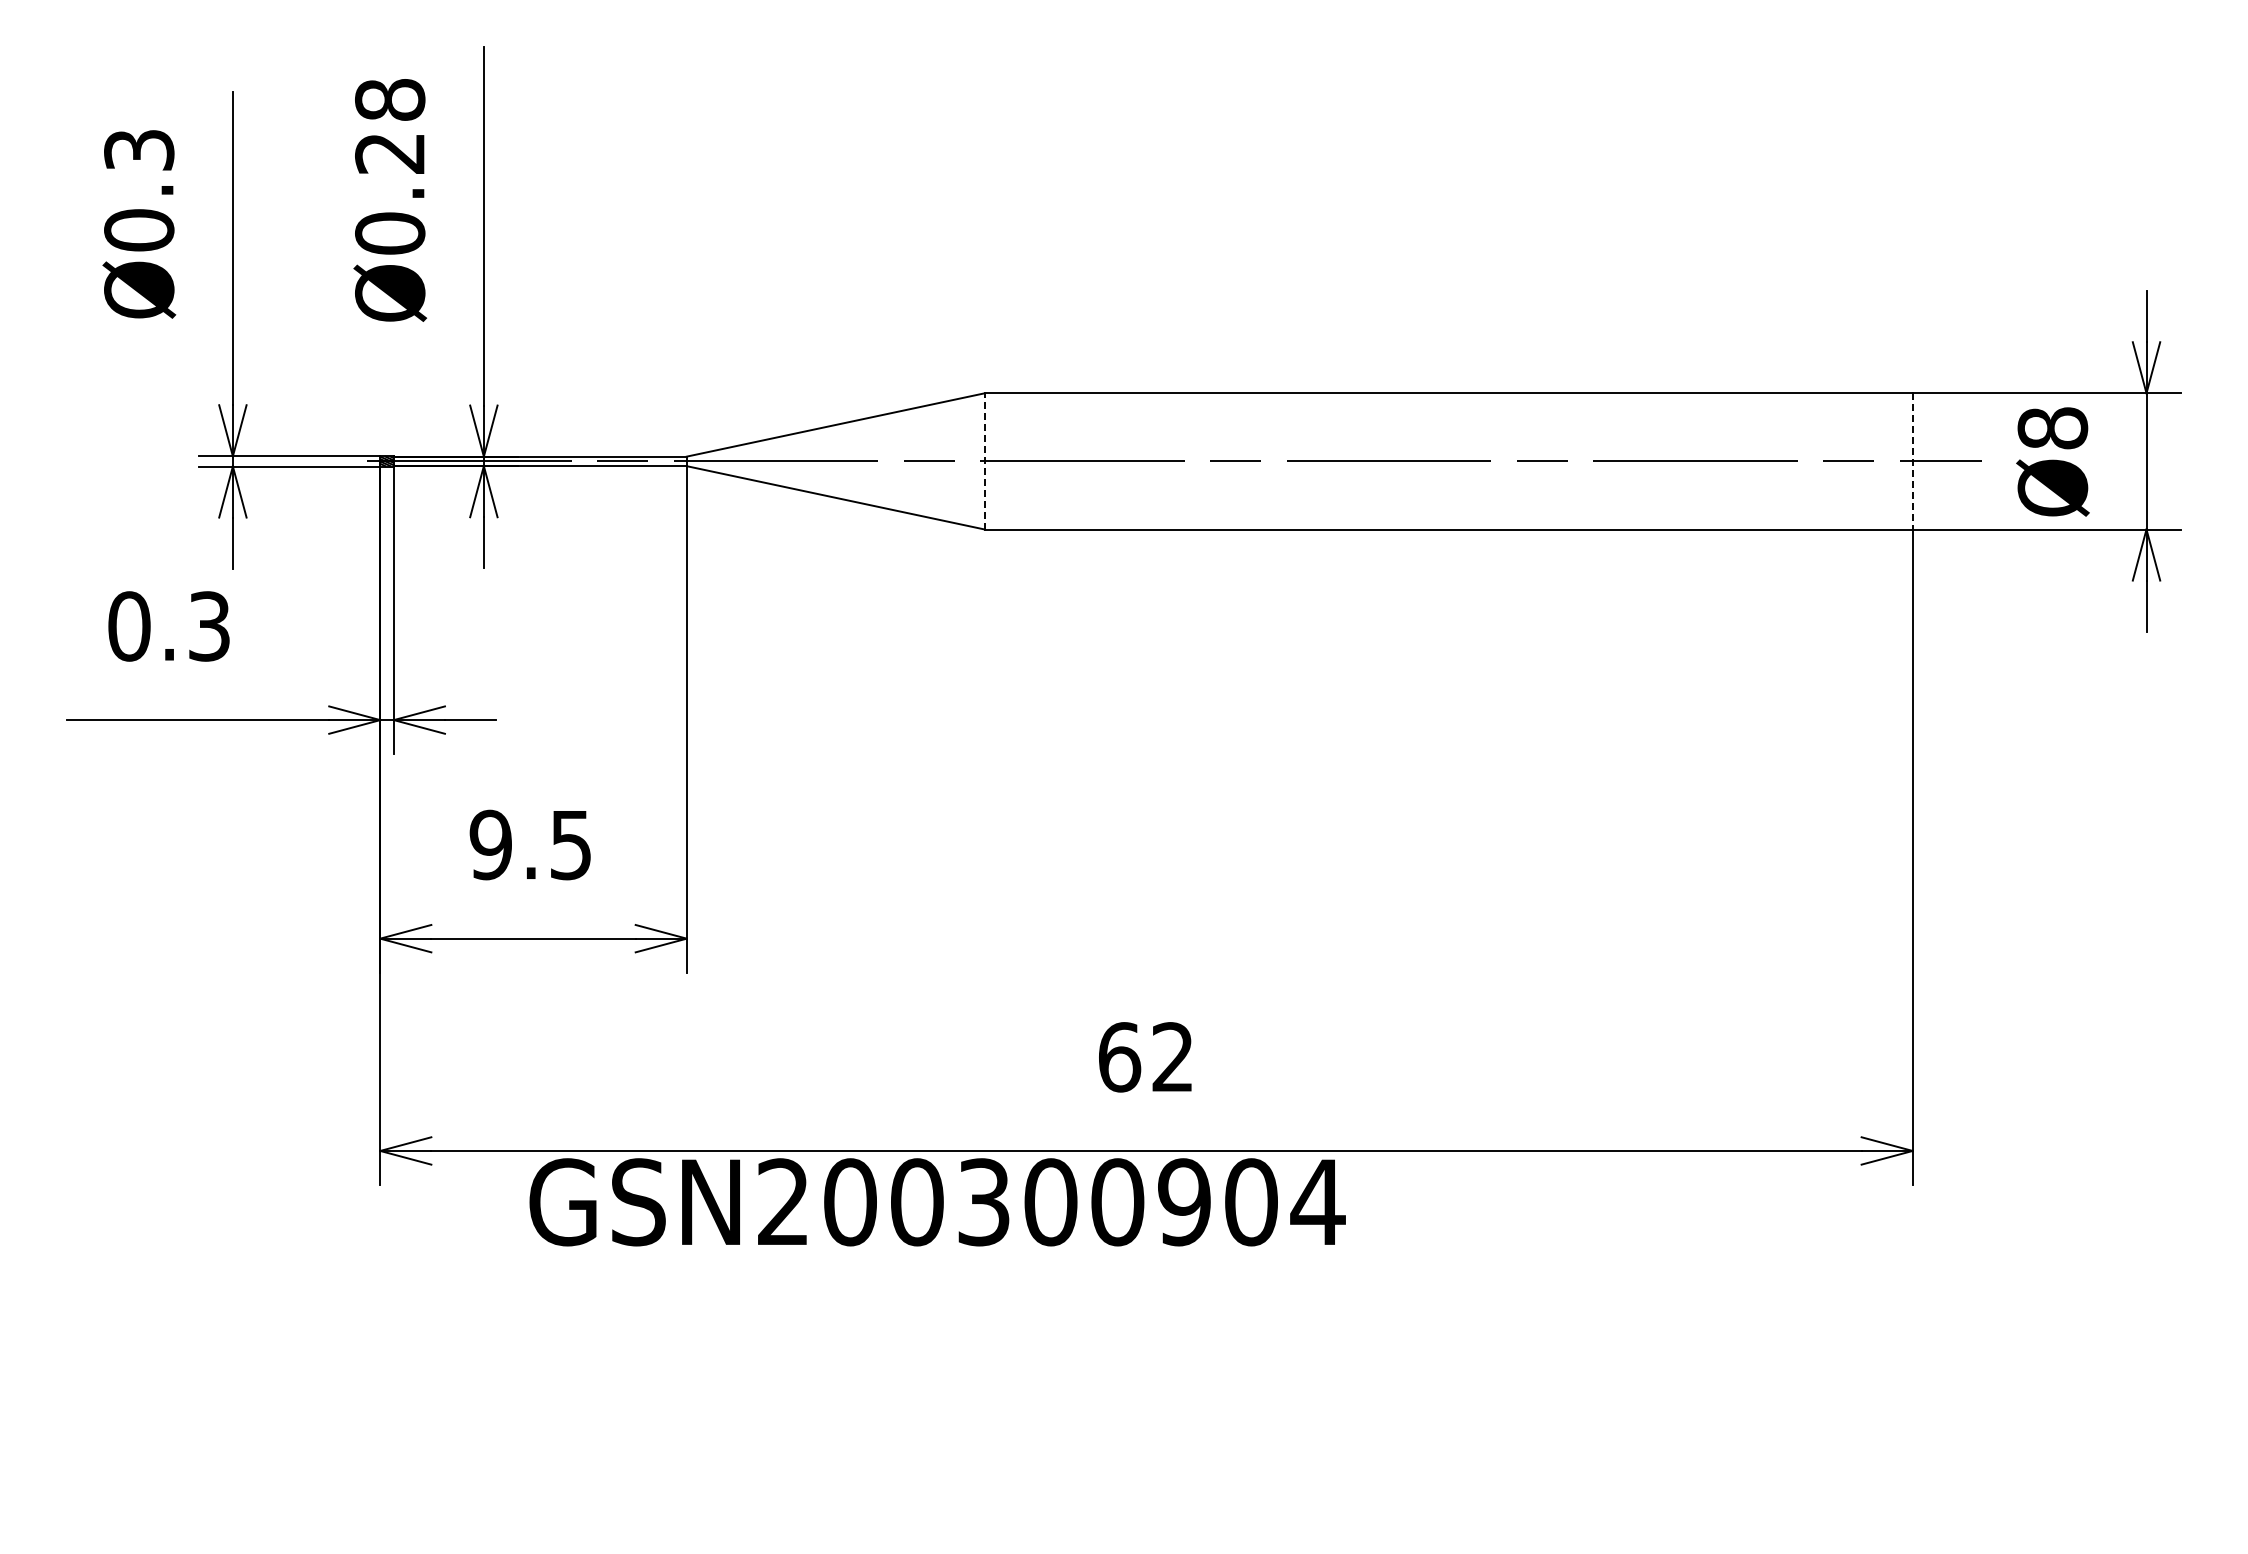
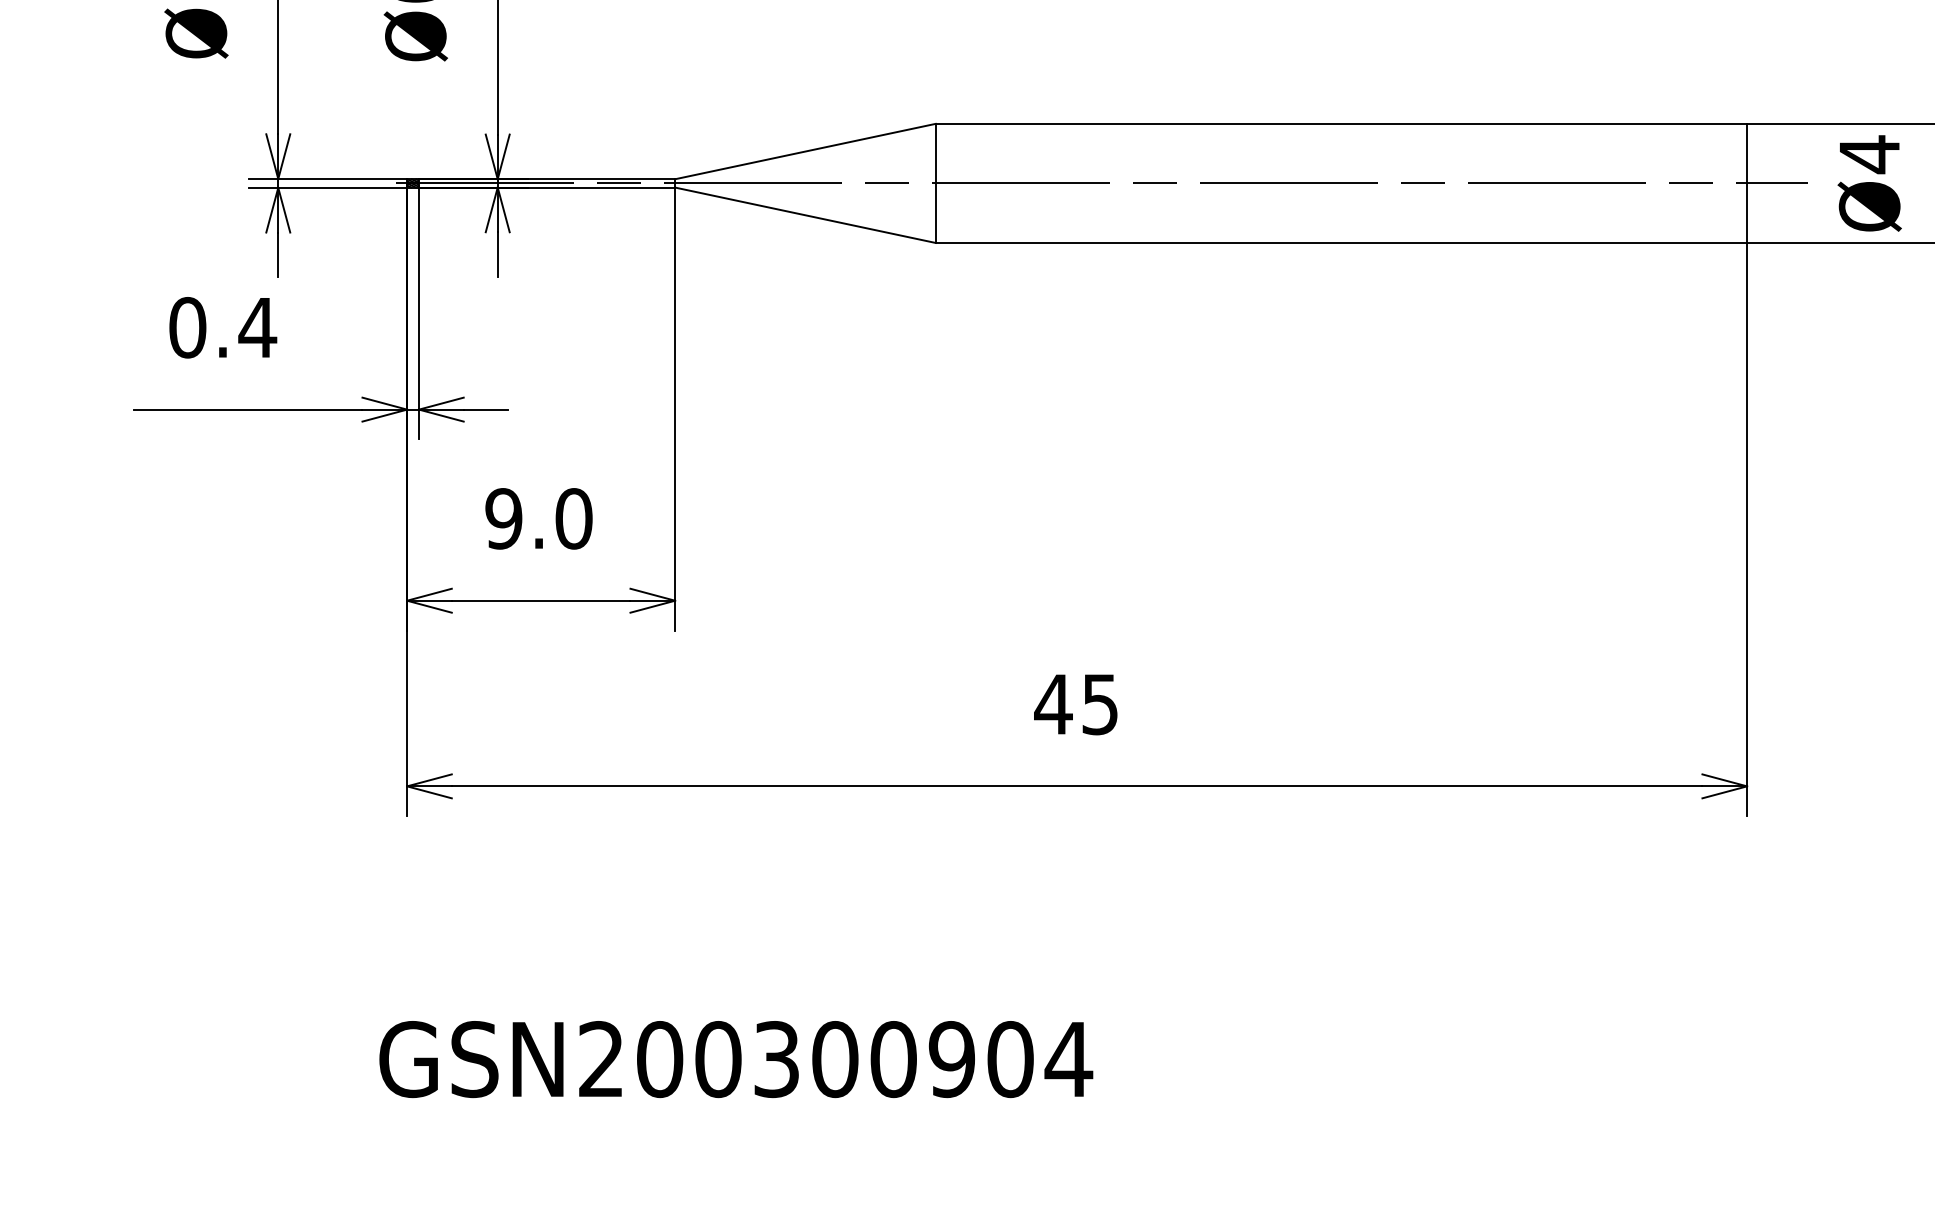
text: (2052, 428) -> (1869, 154), Ø8 -> Ø4
line: (984, 460) -> (935, 182), dashed -> solid
line: (1912, 461) -> (1746, 183), dashed -> solid
text: (209, 626) -> (257, 327), 0.3 -> 0.4
text: (571, 844) -> (574, 518), 9.5 -> 9.0
text: (1144, 1057) -> (1075, 704), 62 -> 45
text: (937, 1202) -> (736, 1059), moved

